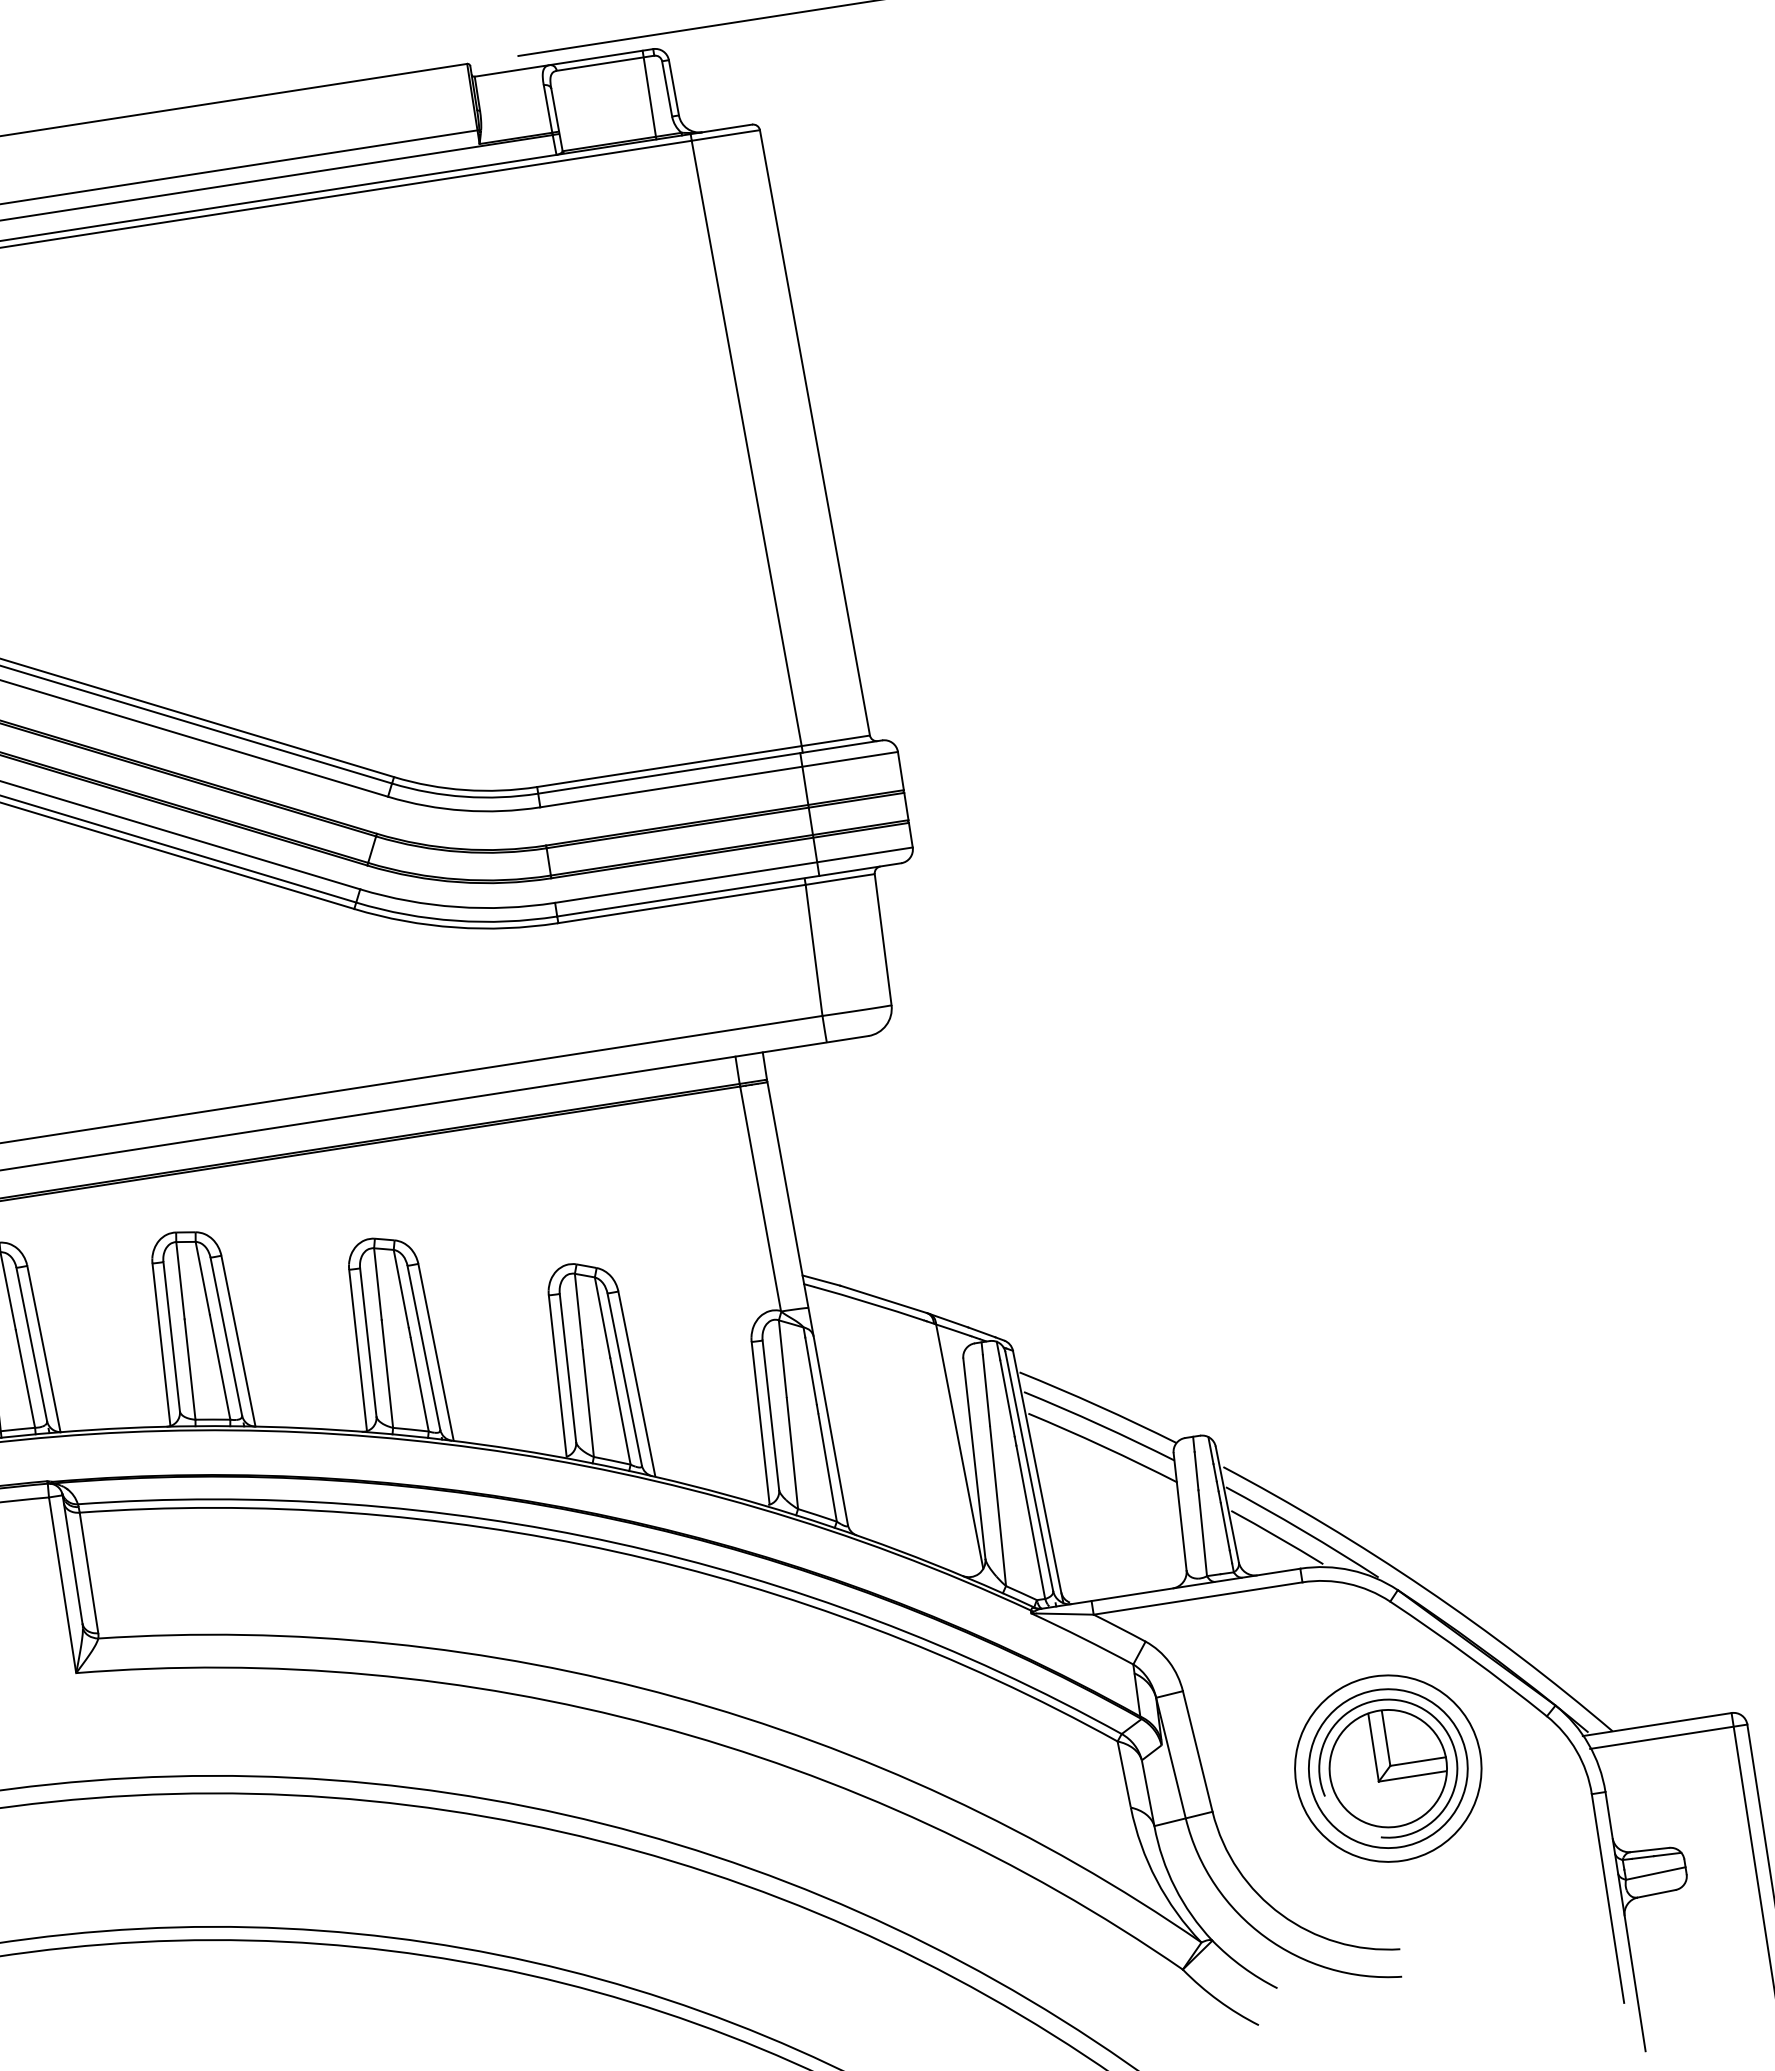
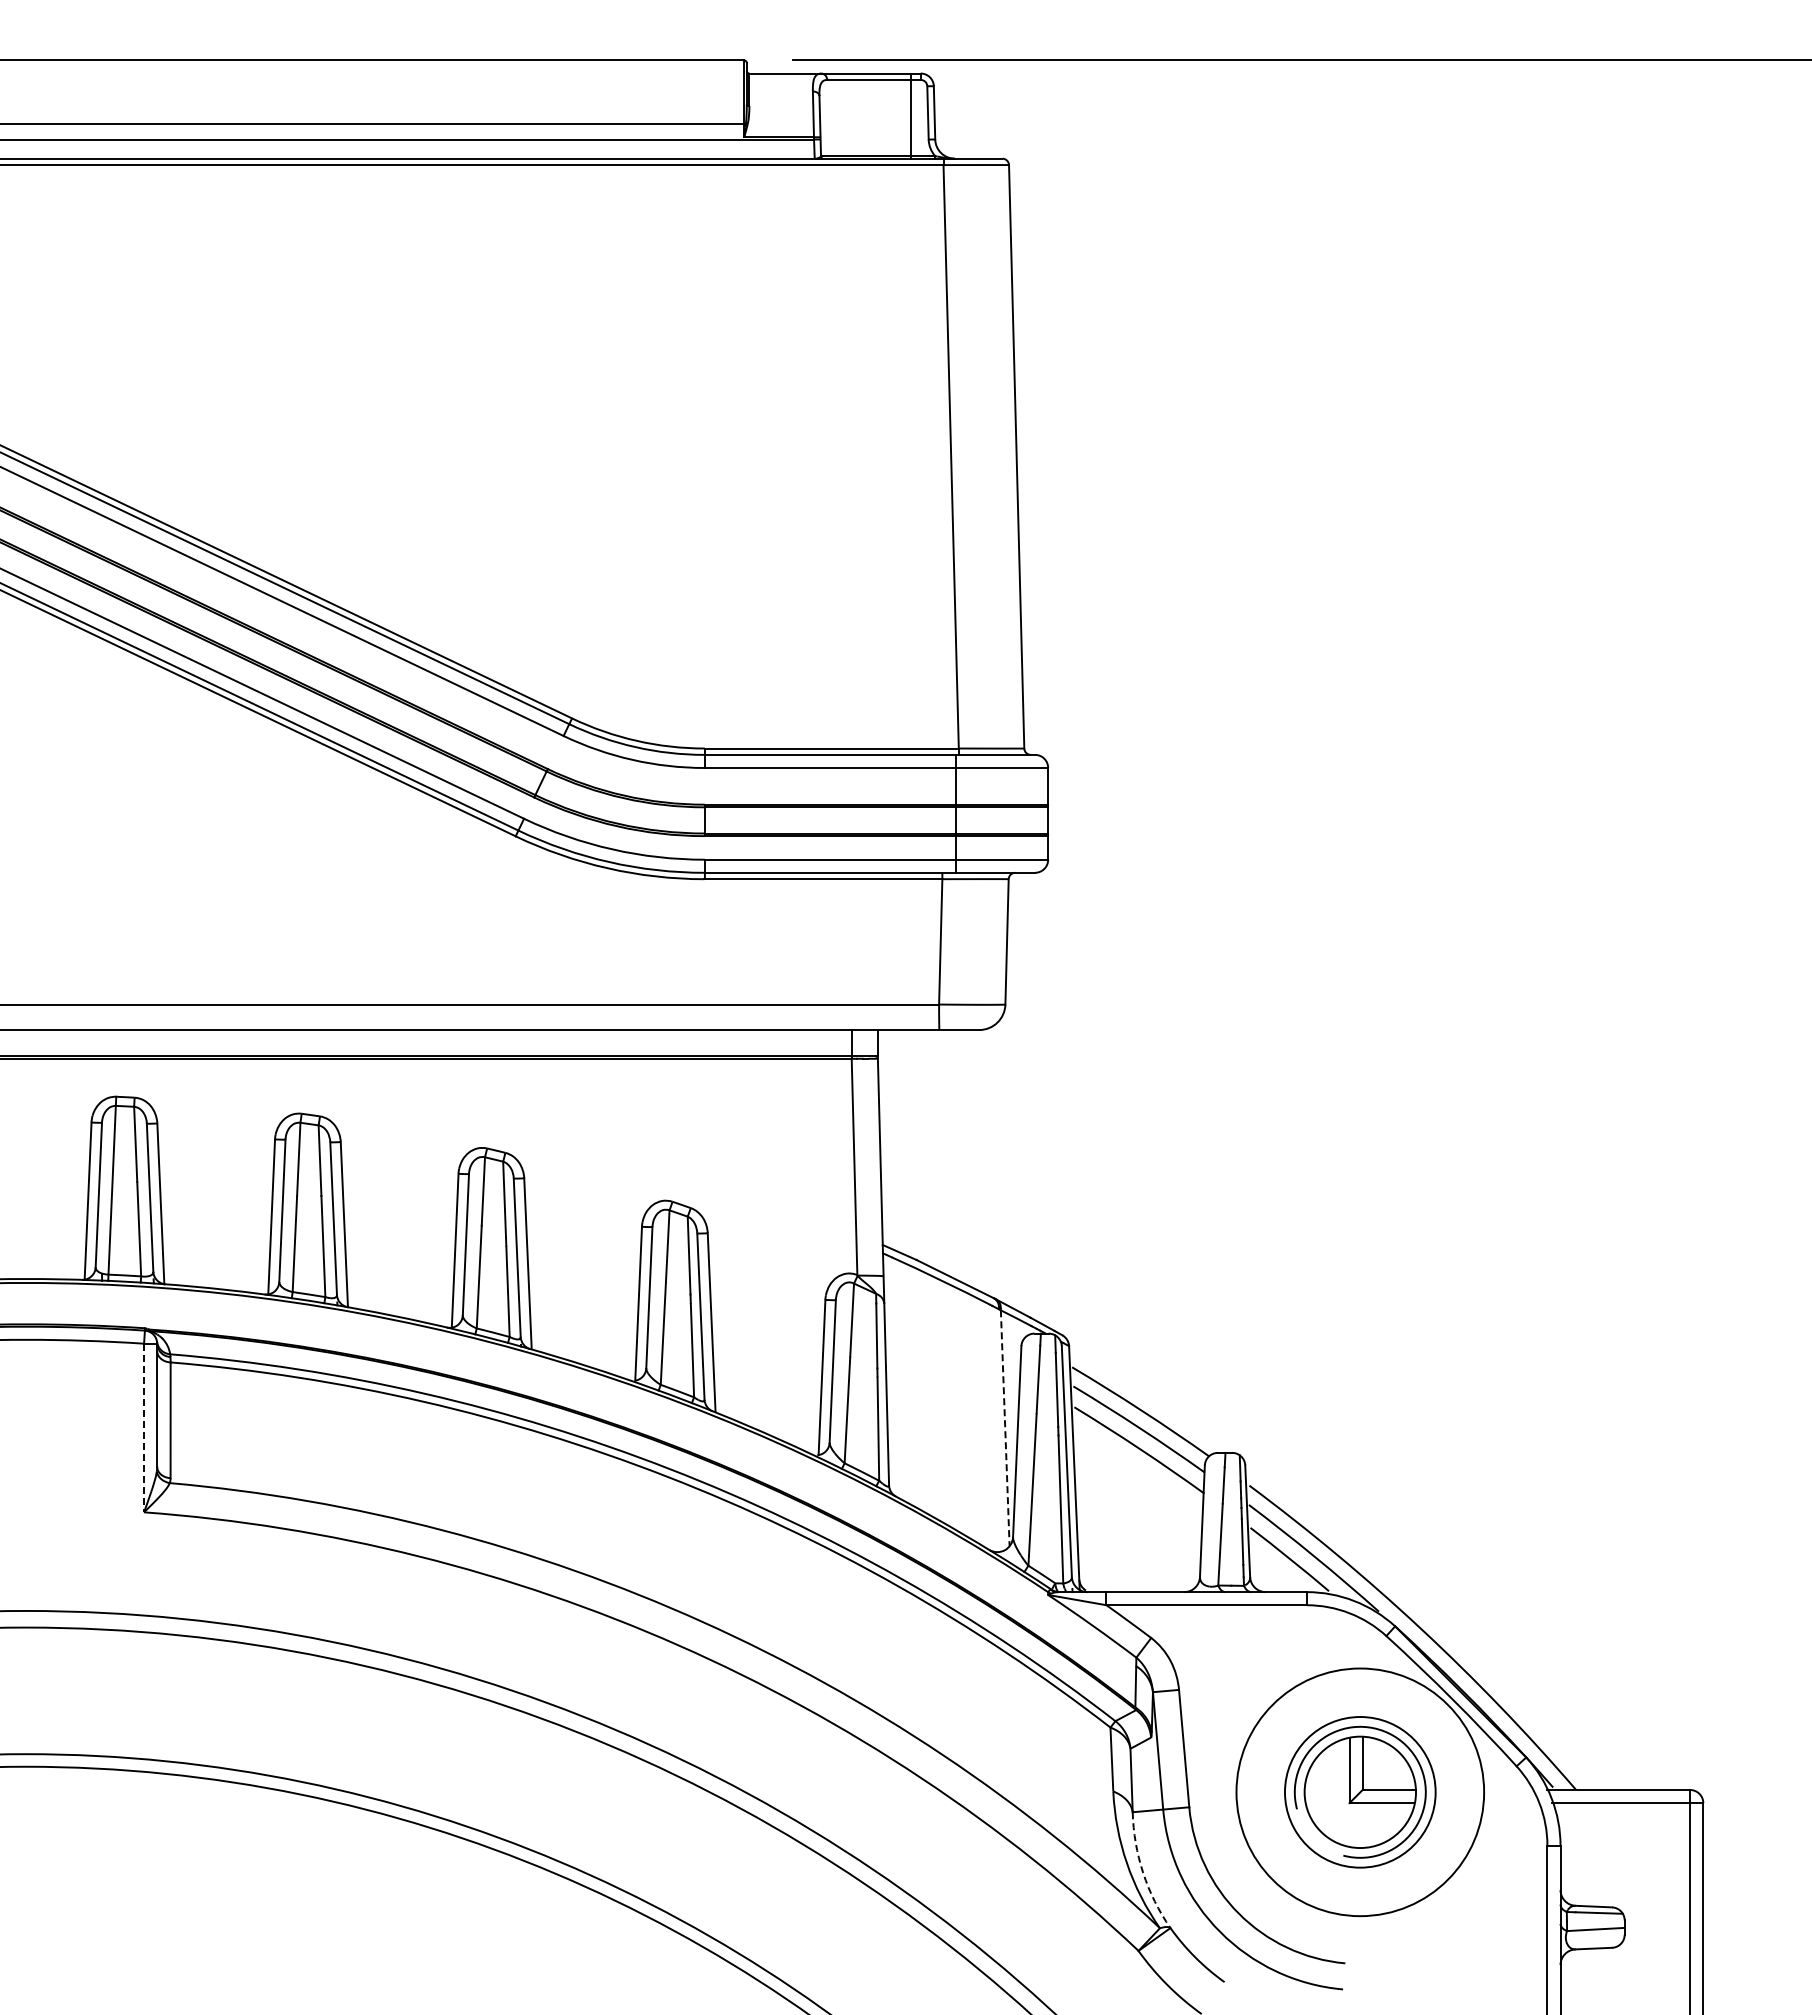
line: (960, 1446) -> (1005, 1428), solid -> dashed
line: (63, 1585) -> (144, 1428), solid -> dashed
circle: (1387, 1767) -> (1359, 1791), size x1.4
arc: (1175, 1887) -> (1143, 1872), solid -> dashed

